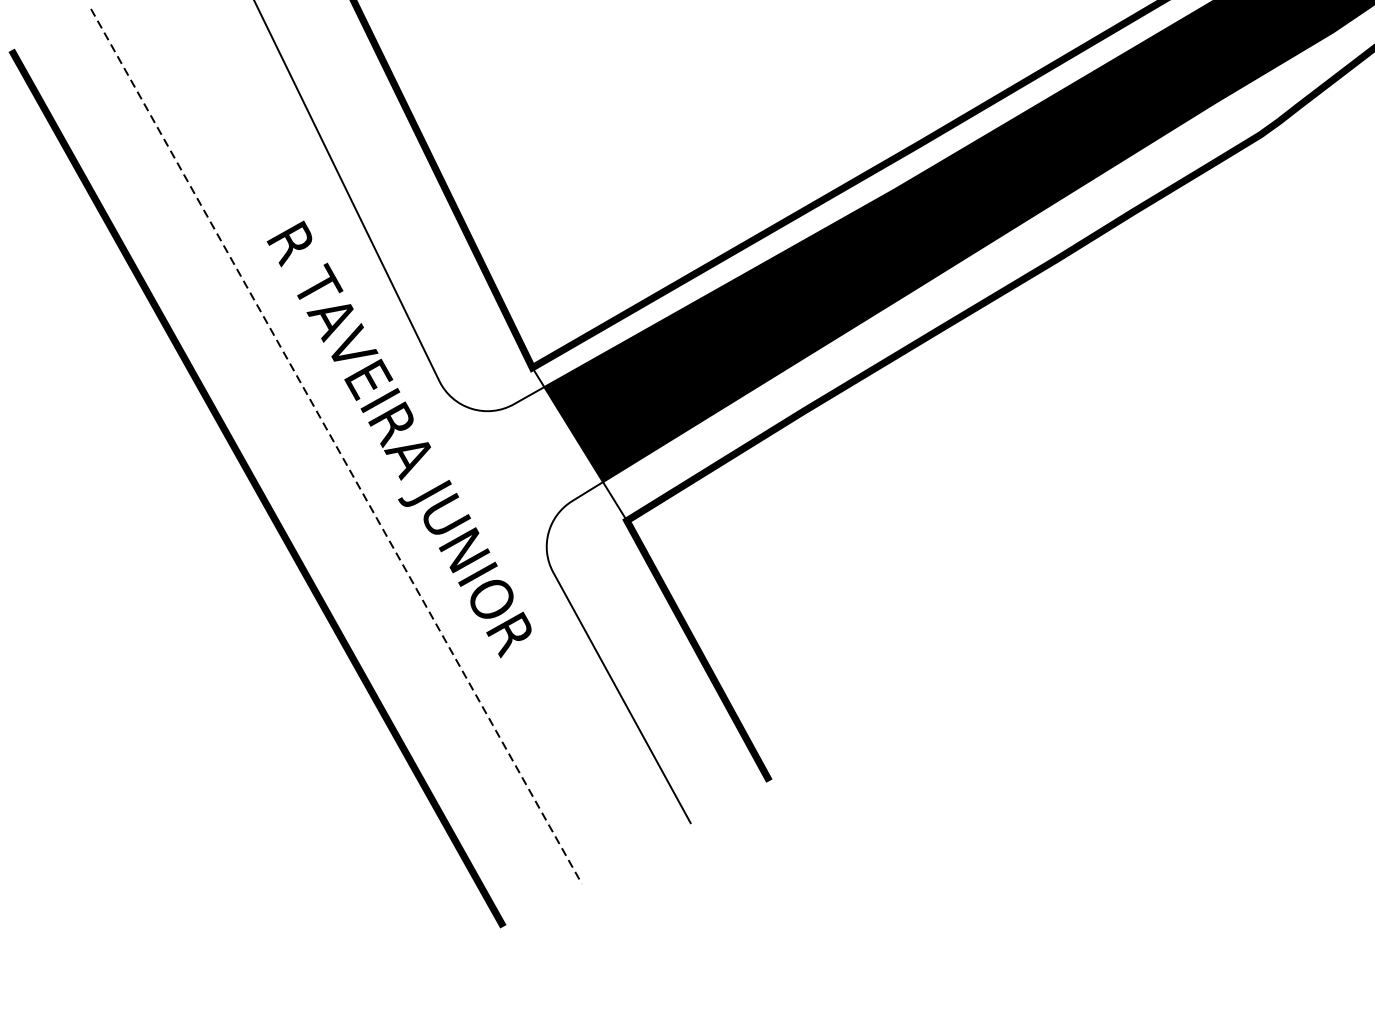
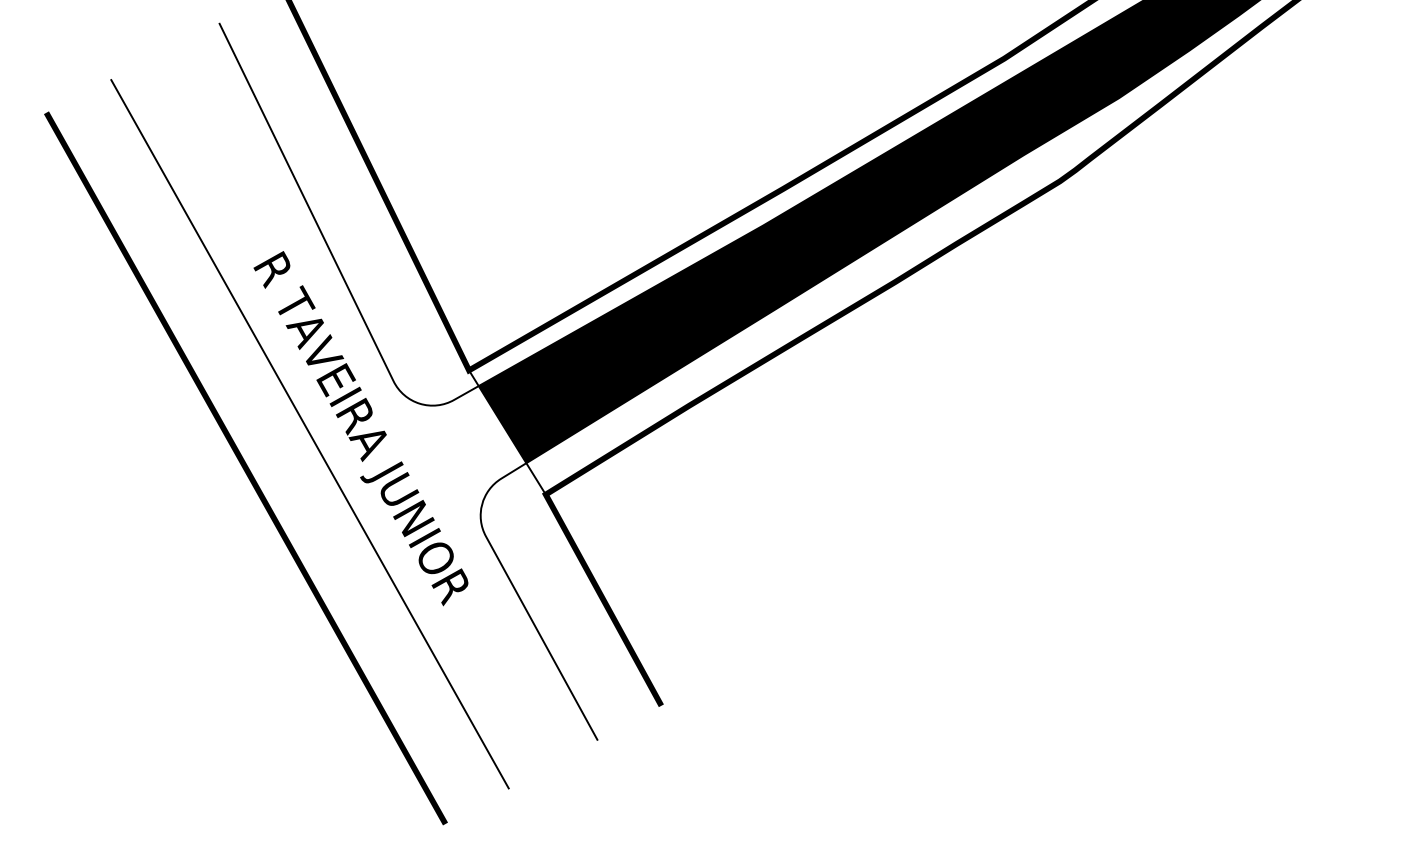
line: (337, 446) -> (310, 434), dashed -> solid

